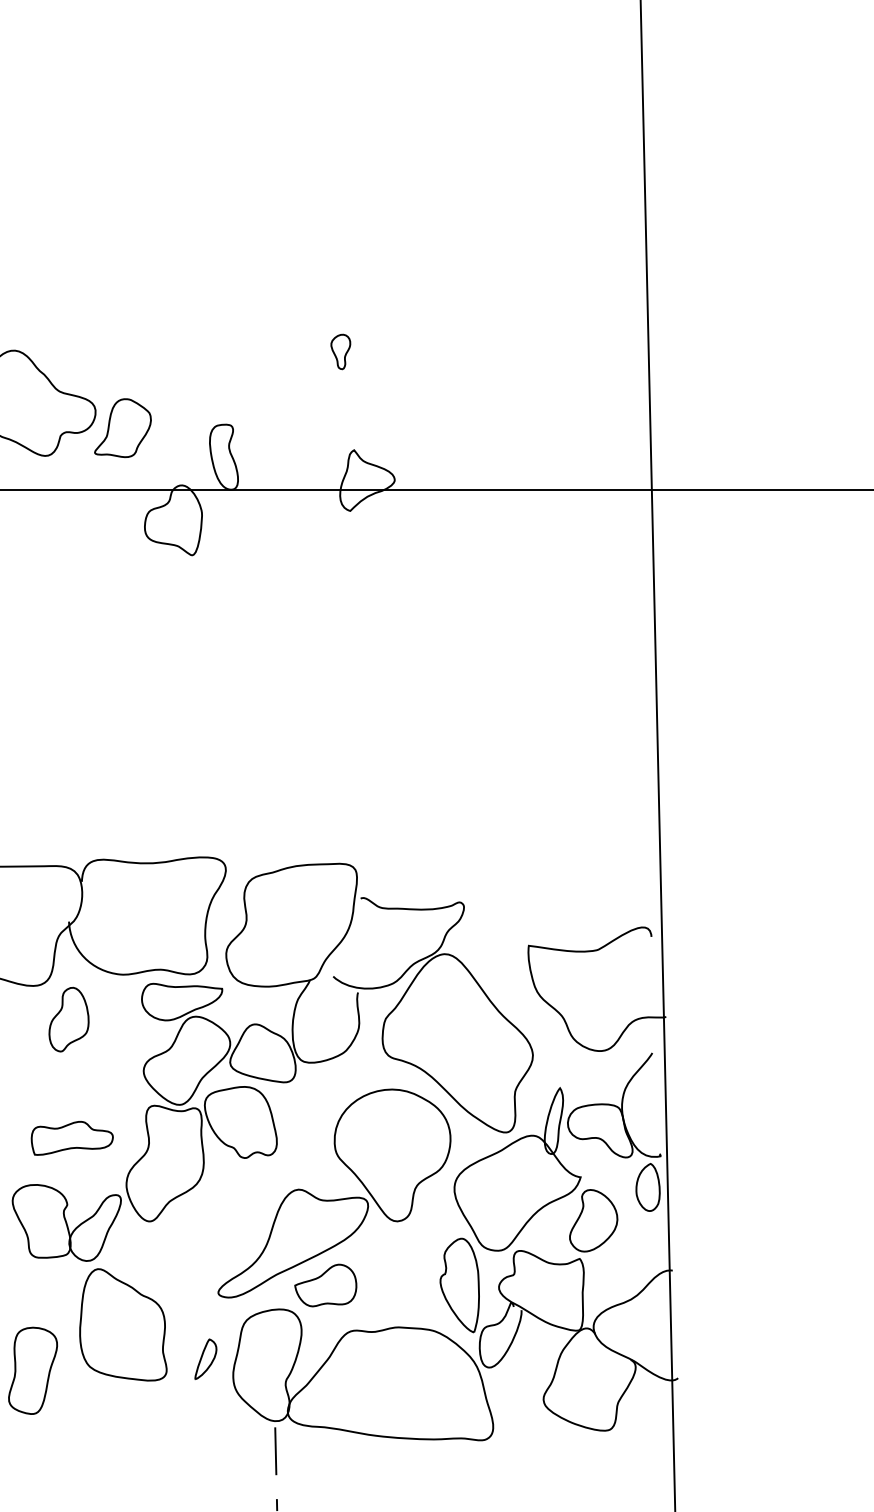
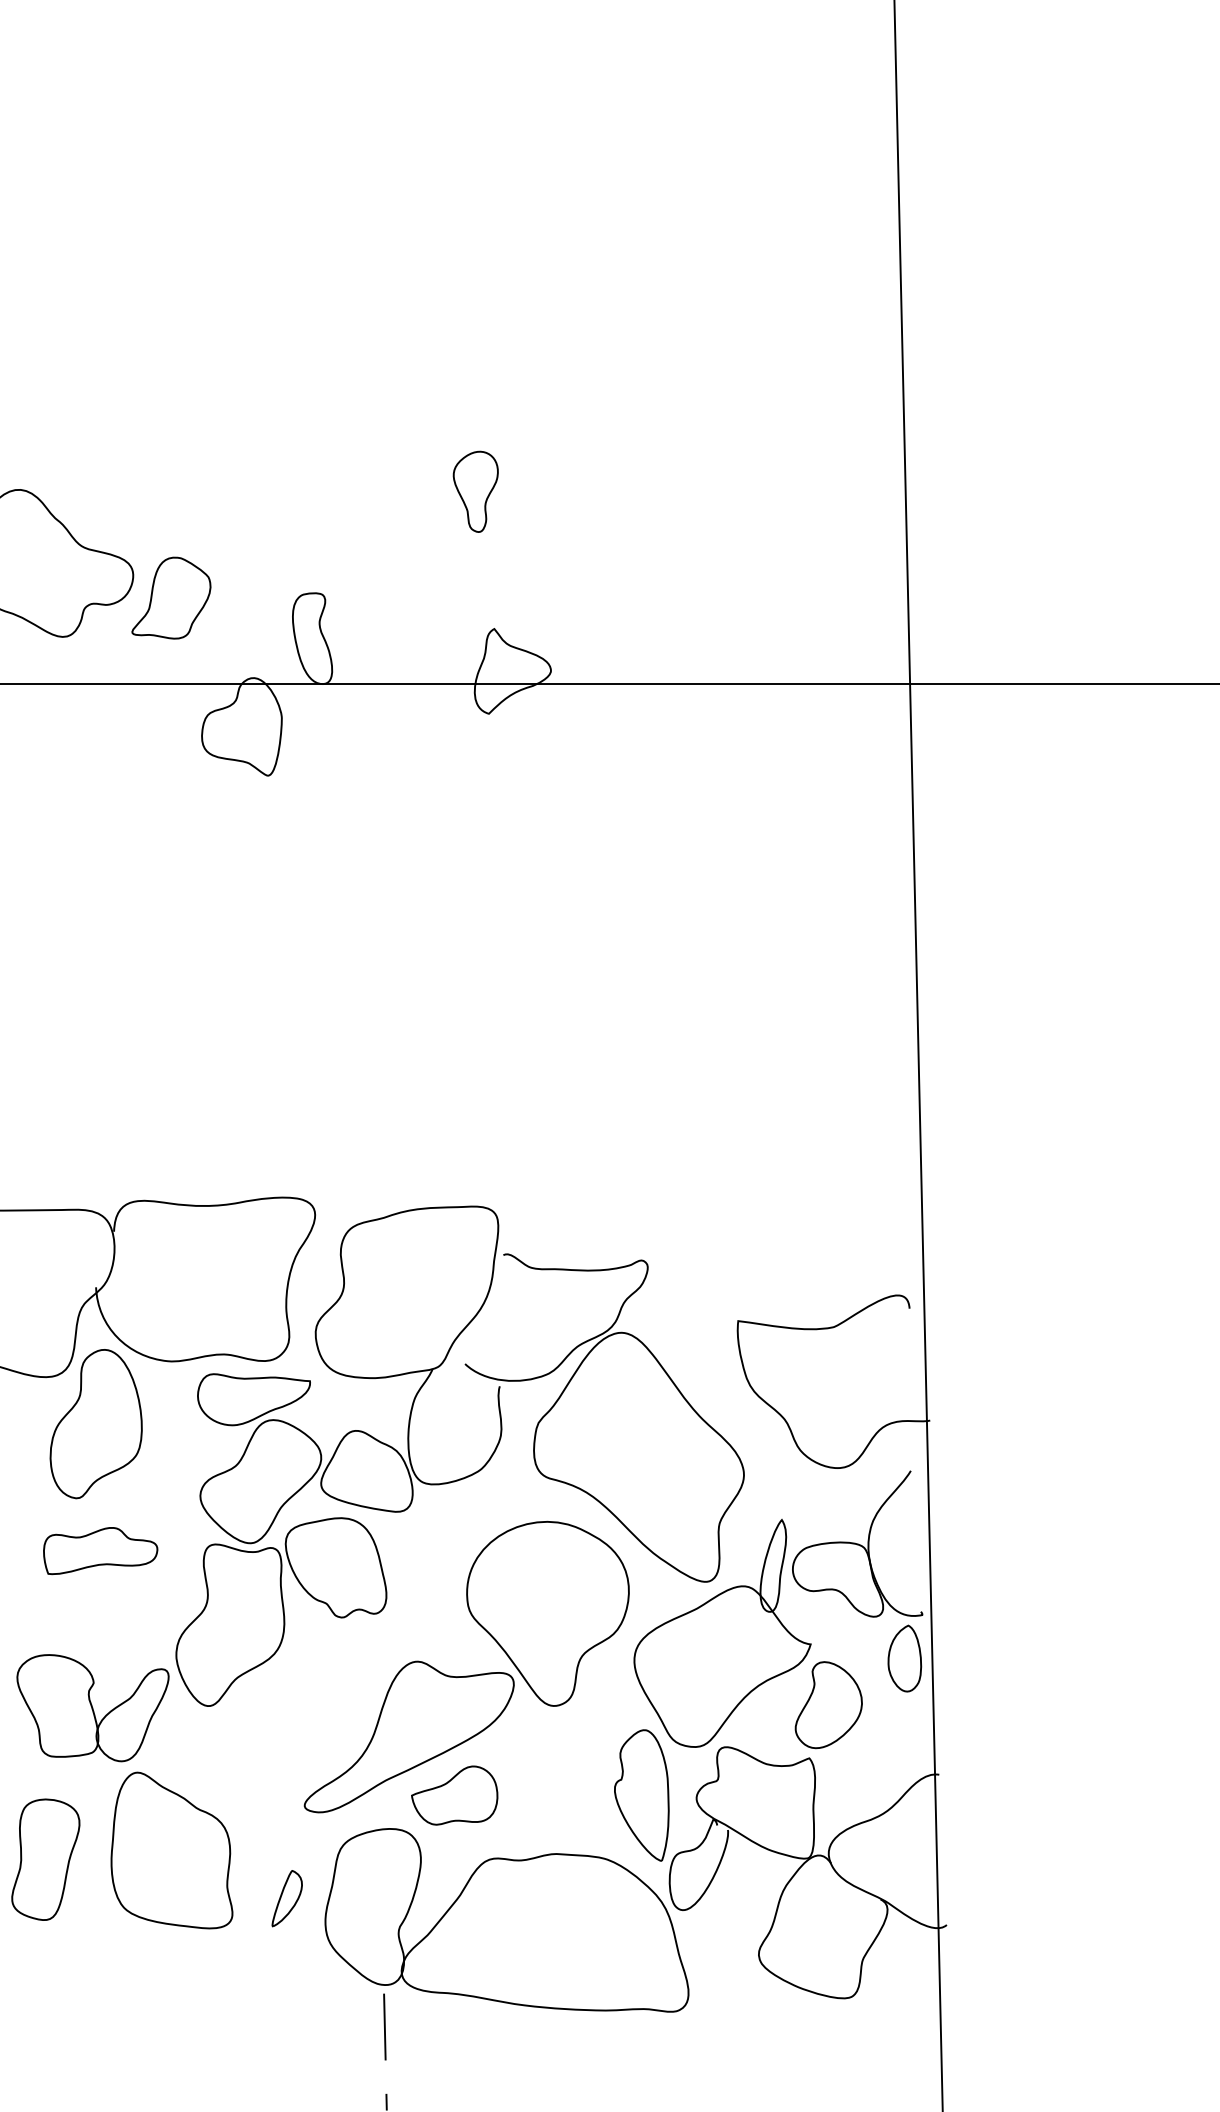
part: (340, 351) -> (475, 491), size x1.67
part: (68, 1019) -> (95, 1424), size x1.67
part: (72, 1138) -> (100, 1551), moved
part: (32, 1370) -> (45, 1859), moved

